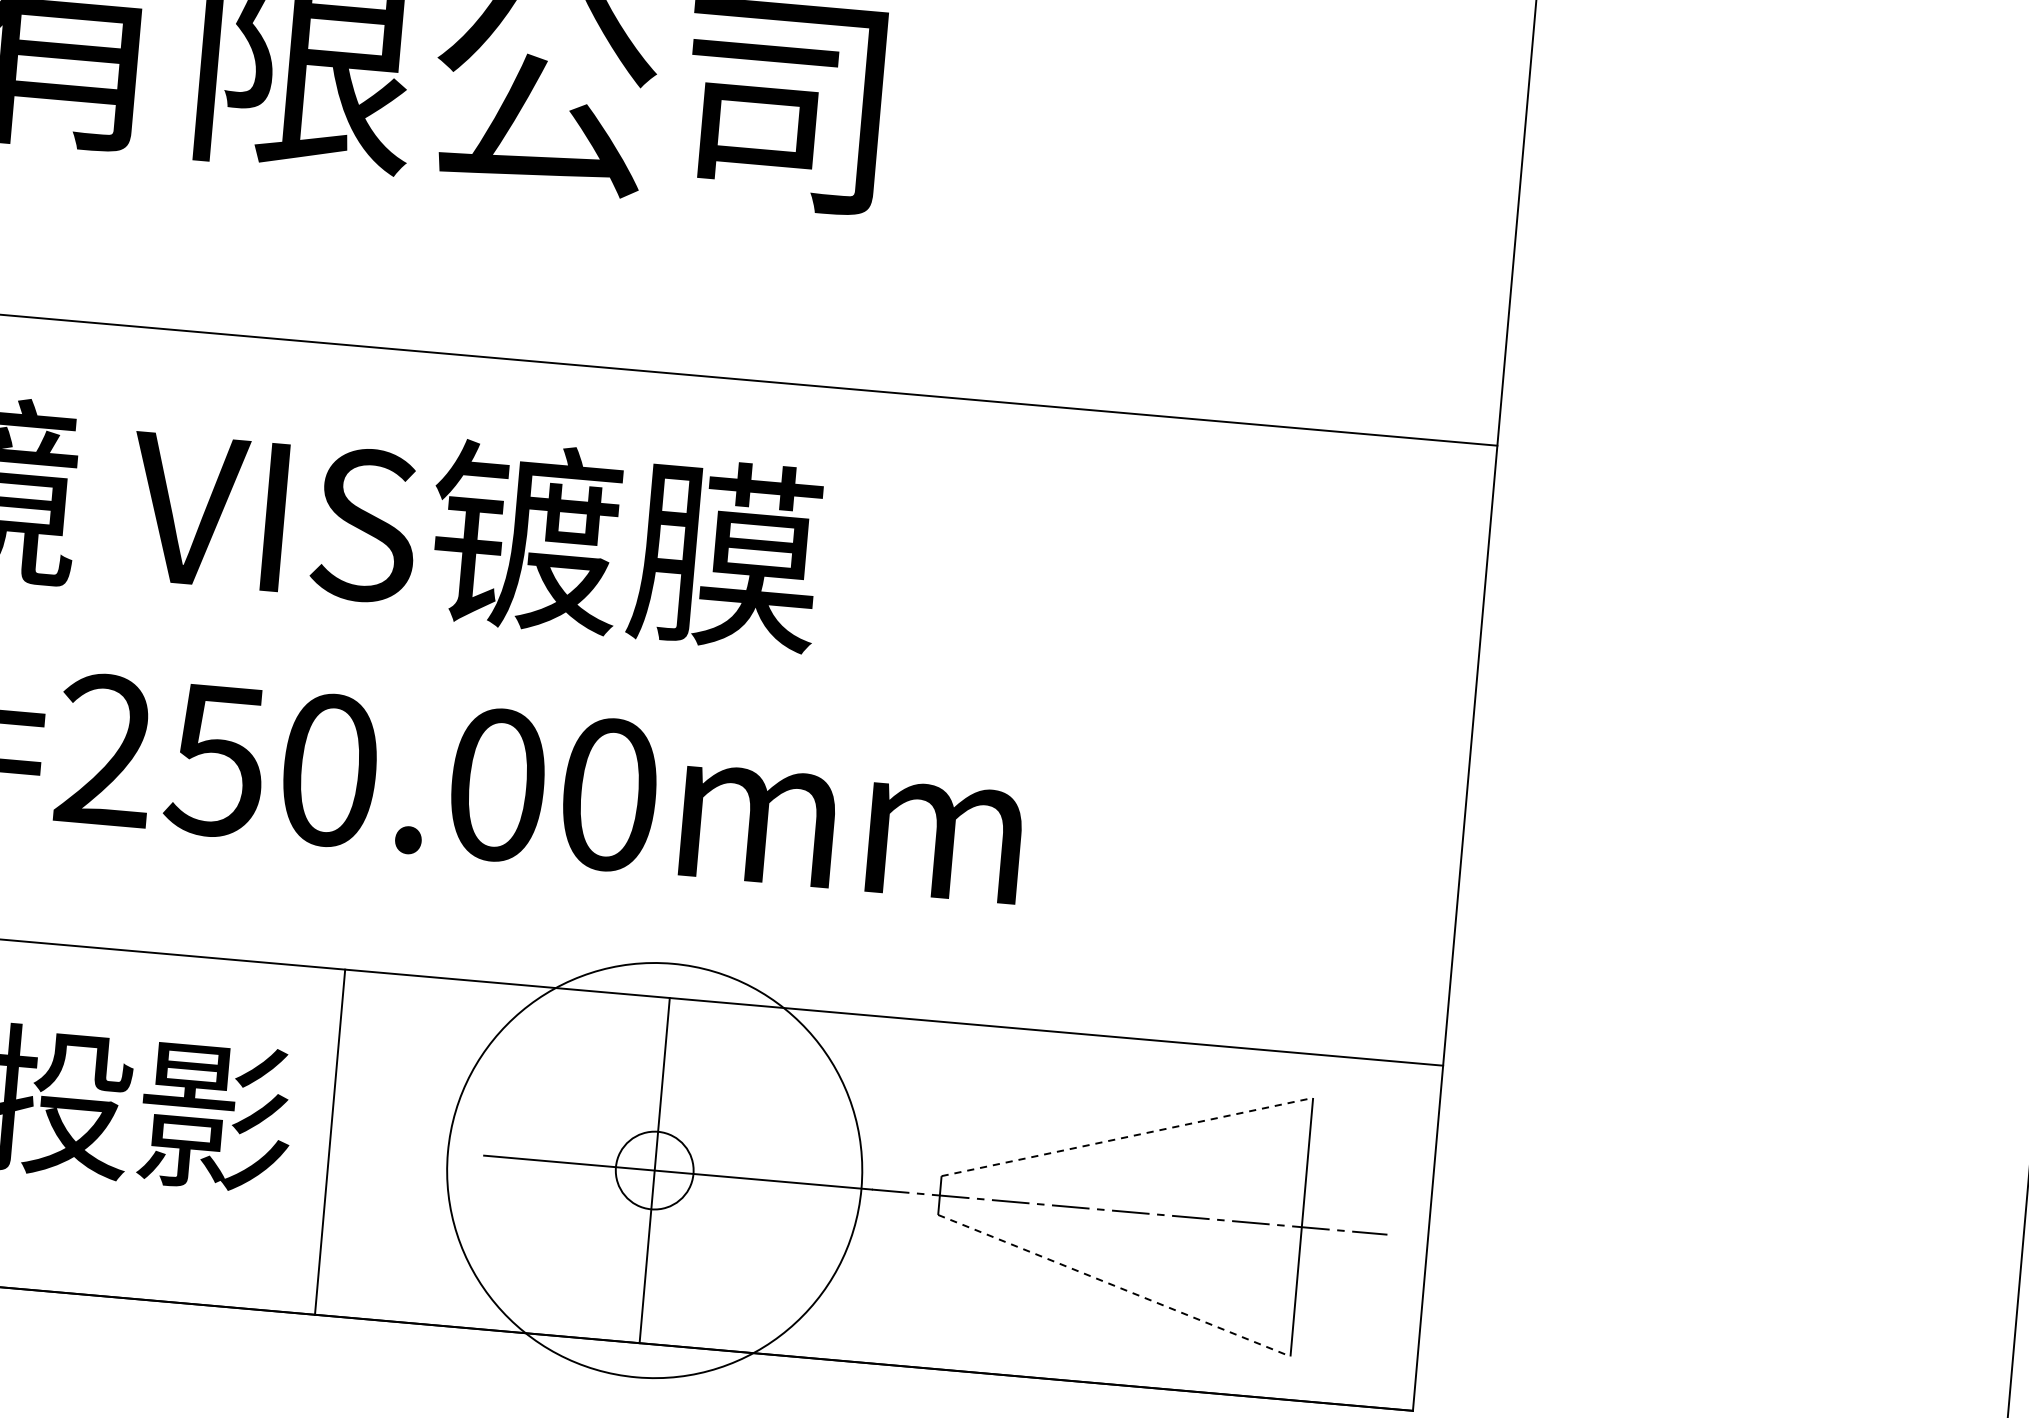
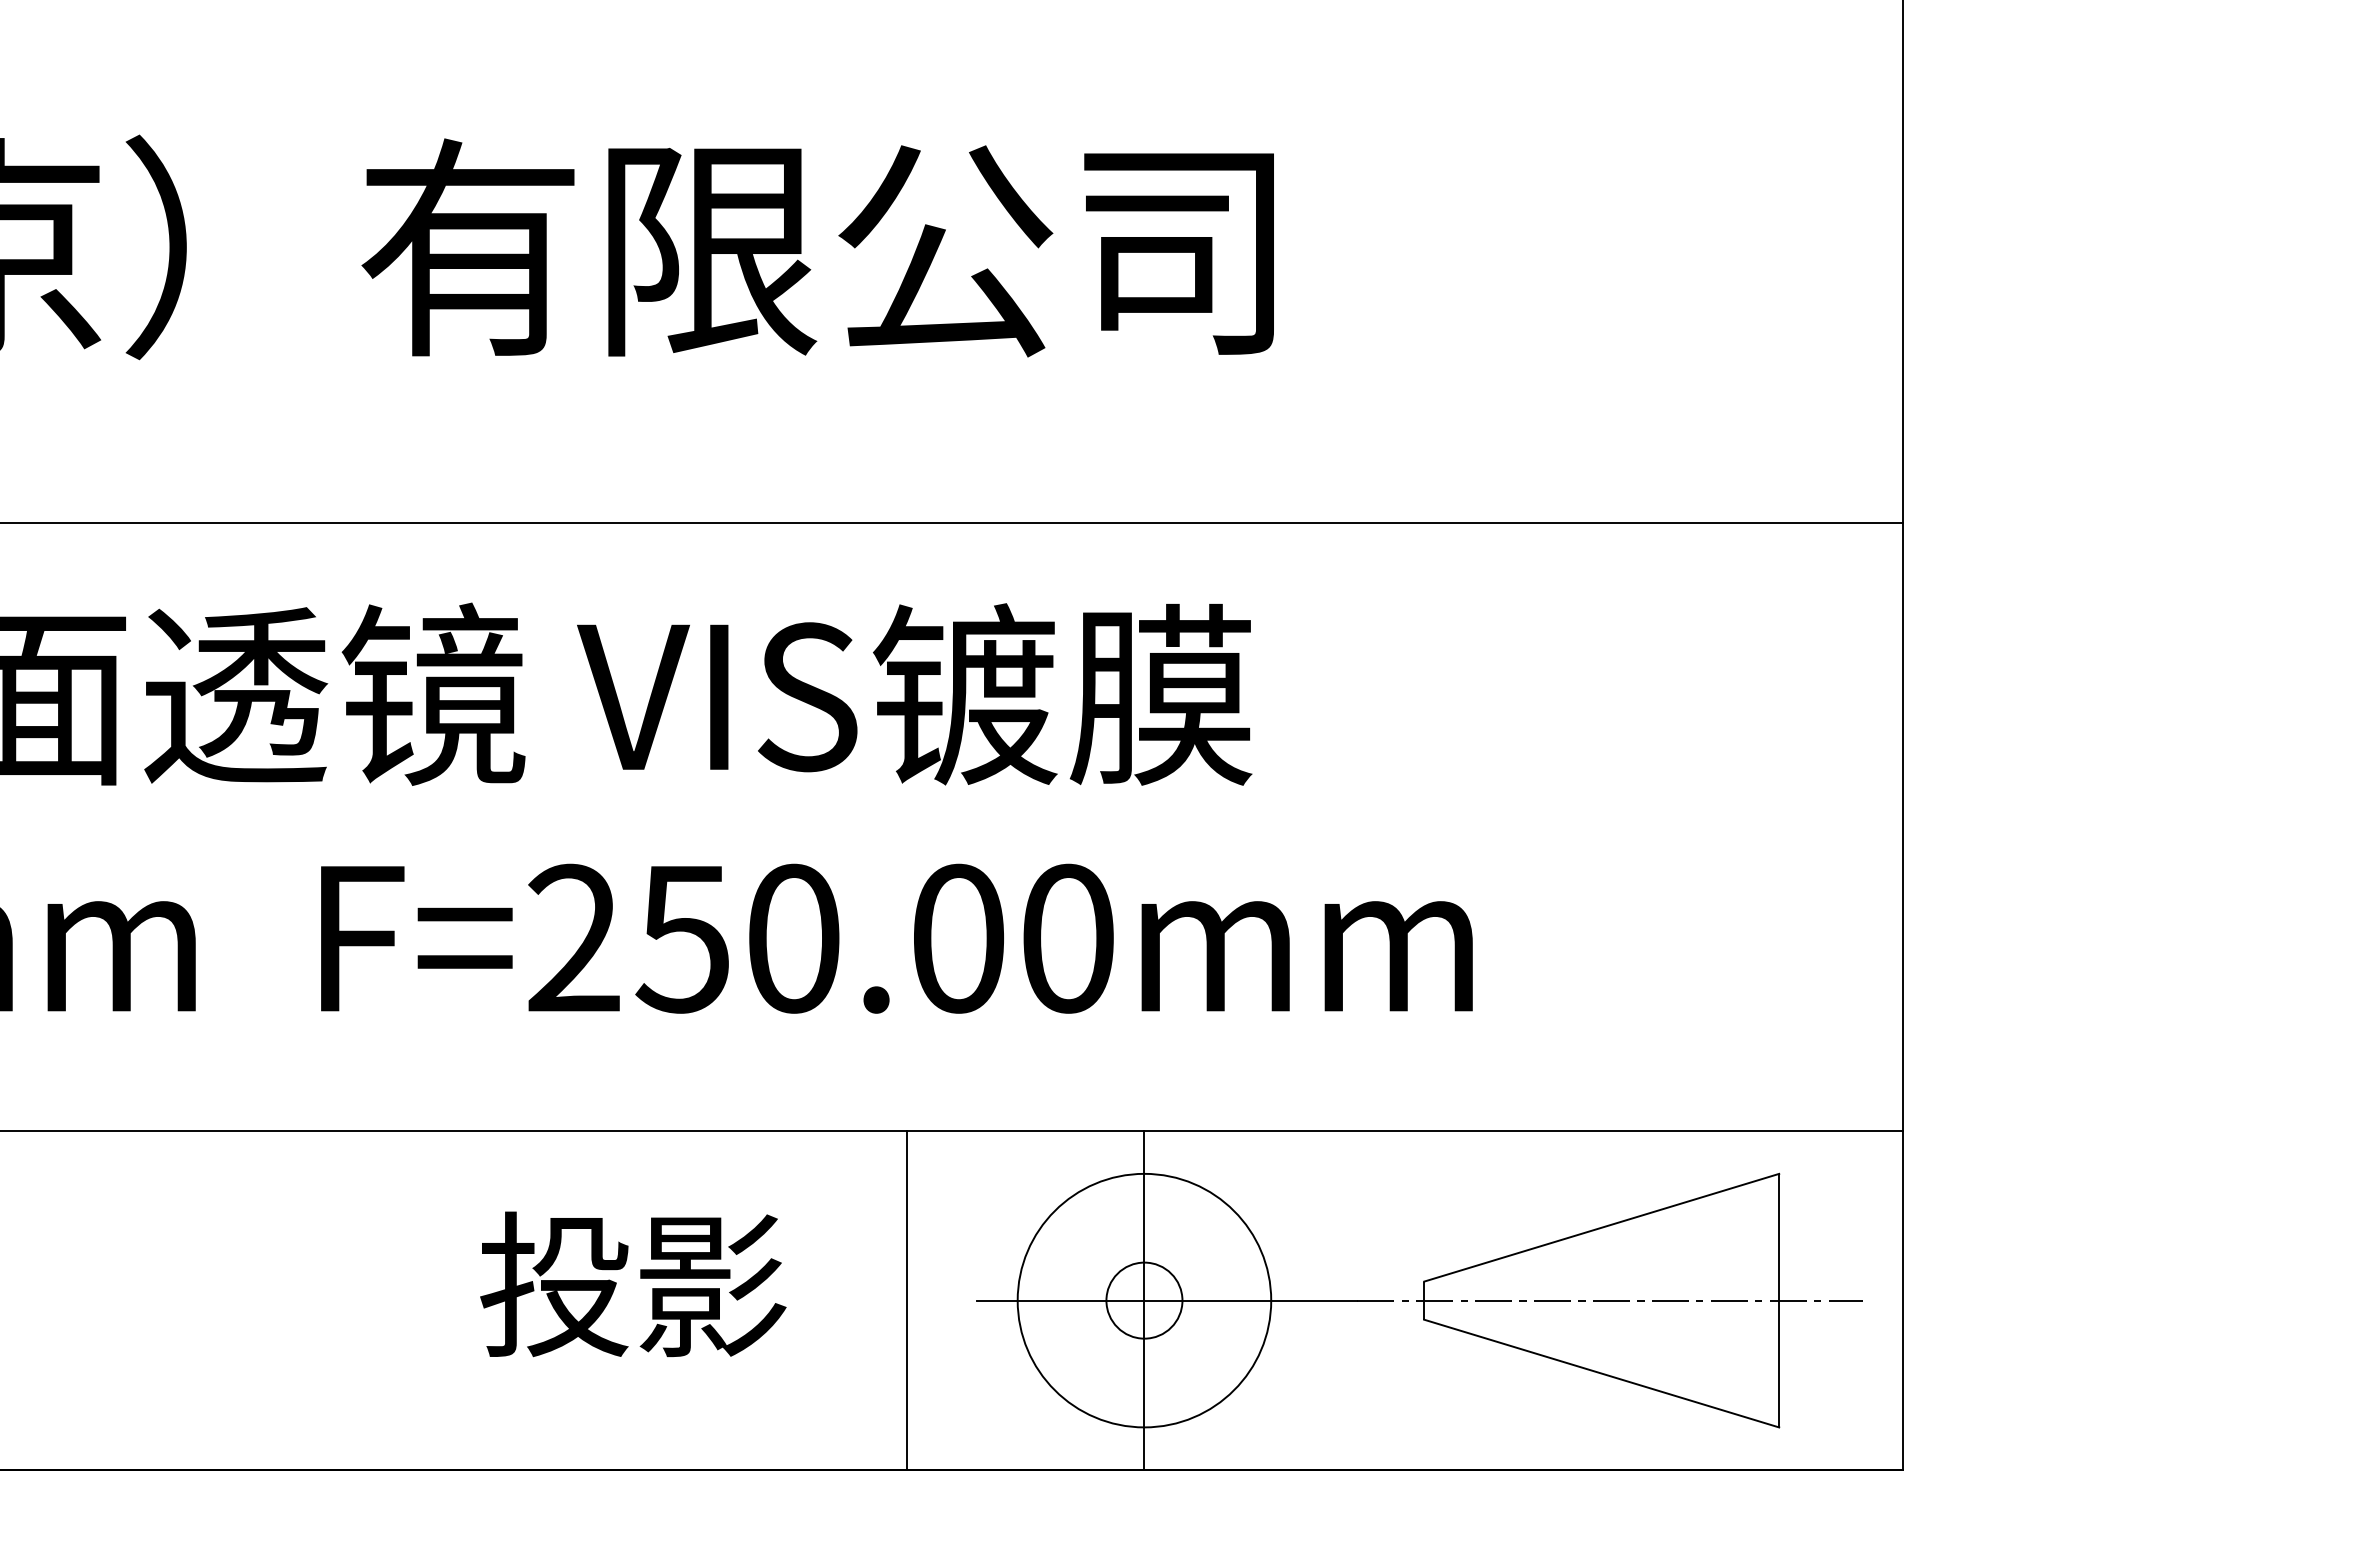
line: (1127, 1136) -> (1601, 1227), dashed -> solid
line: (330, 1142) -> (907, 1300), moved
circle: (654, 1170) -> (1144, 1300), size x0.62
line: (1114, 1285) -> (1601, 1373), dashed -> solid

